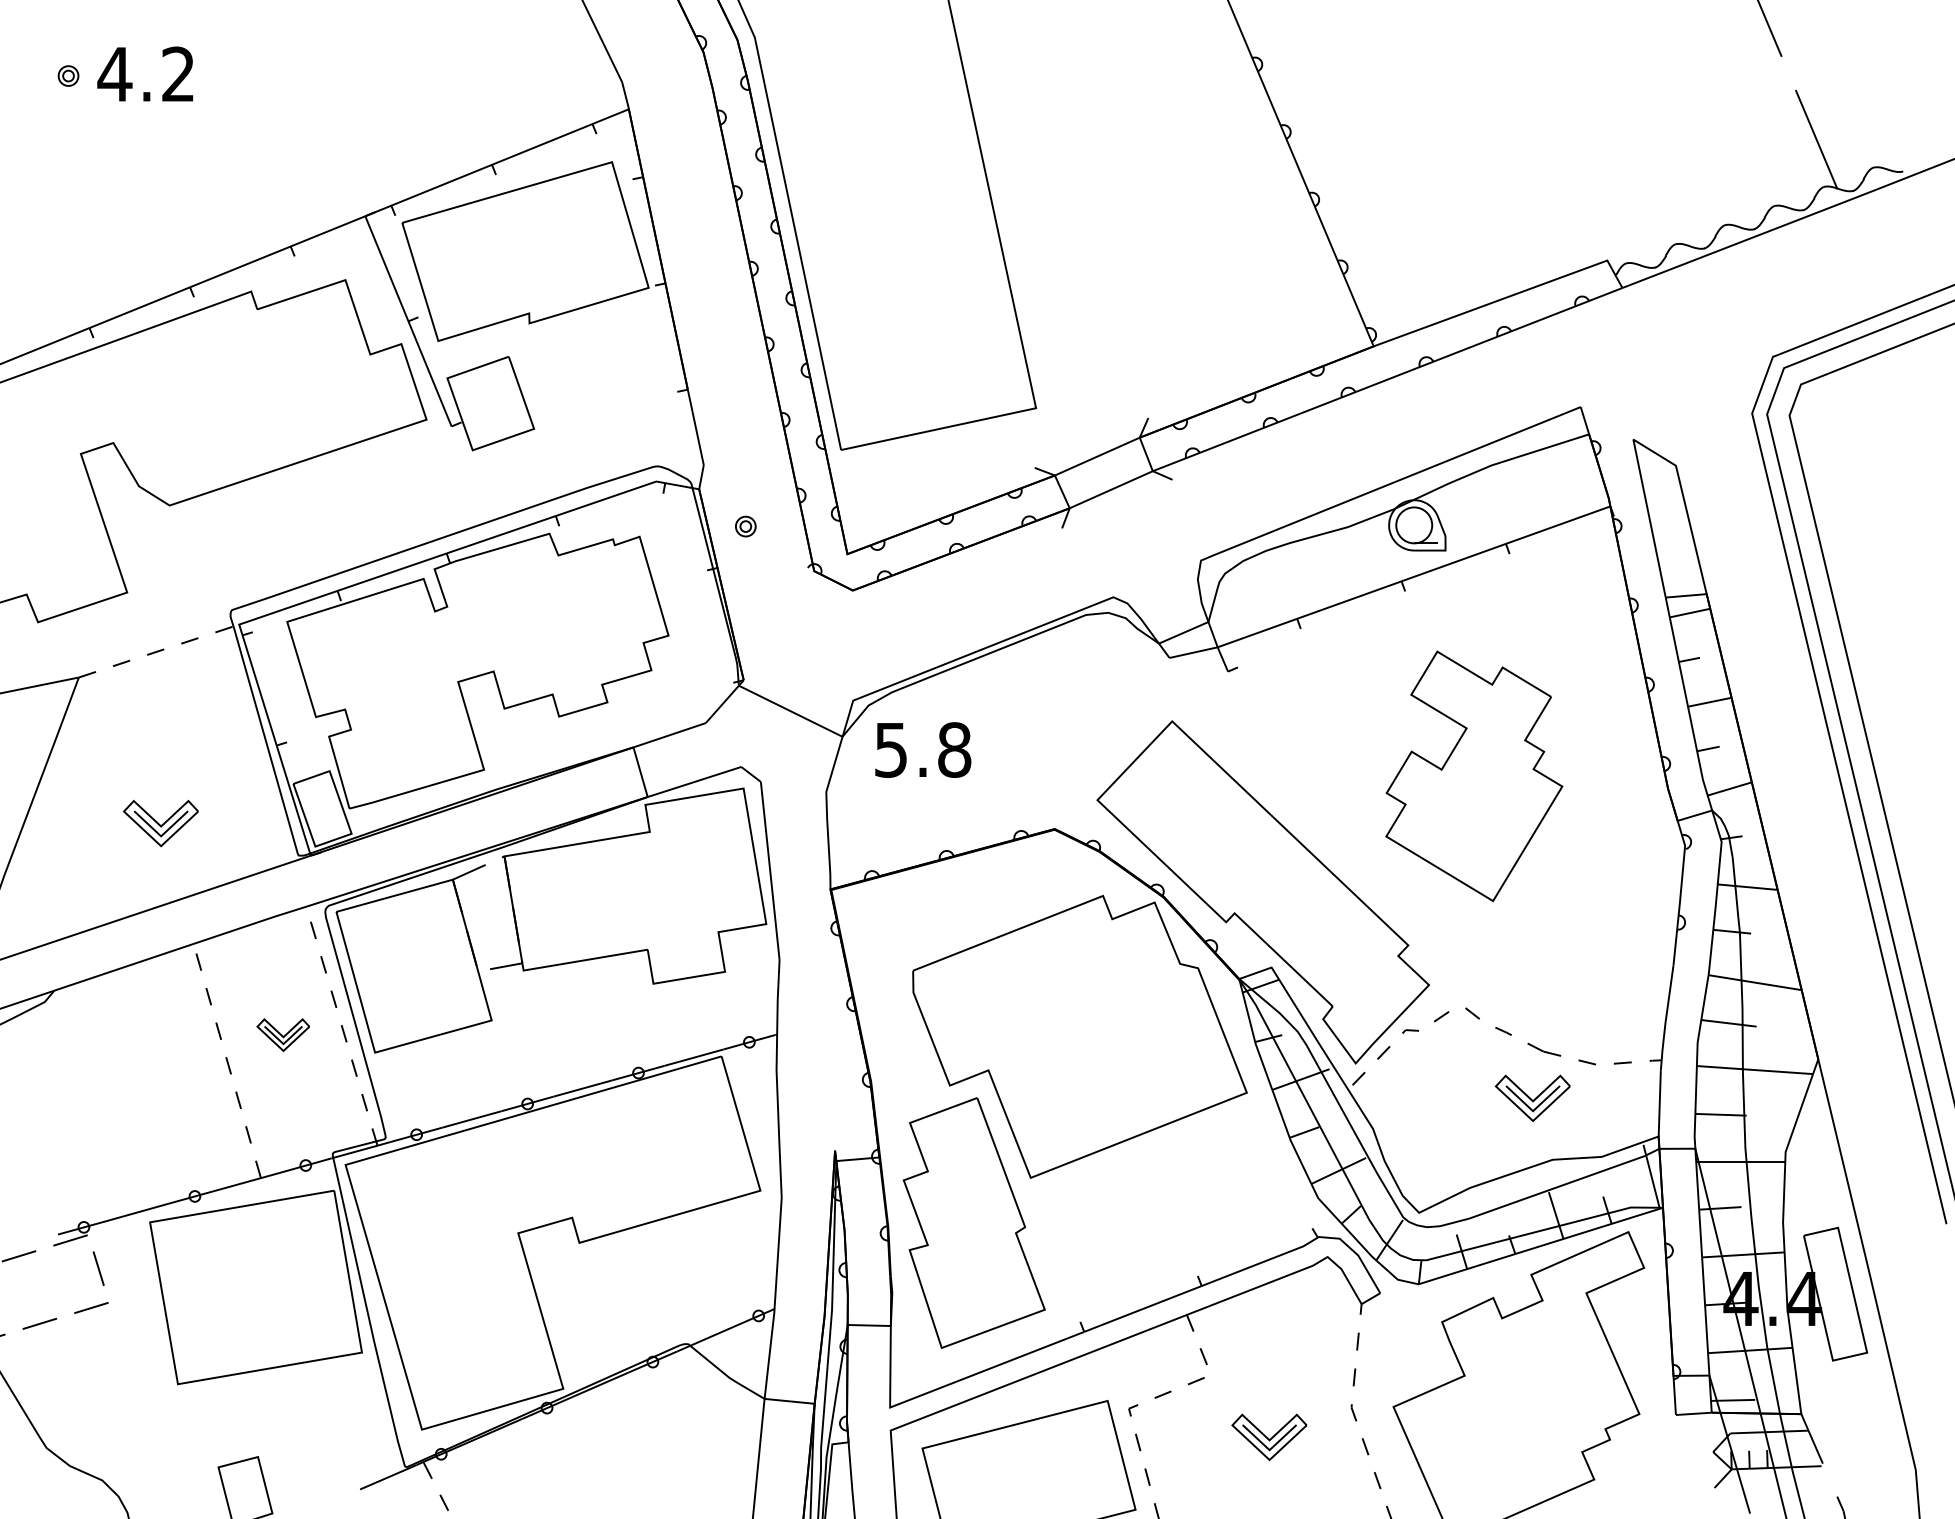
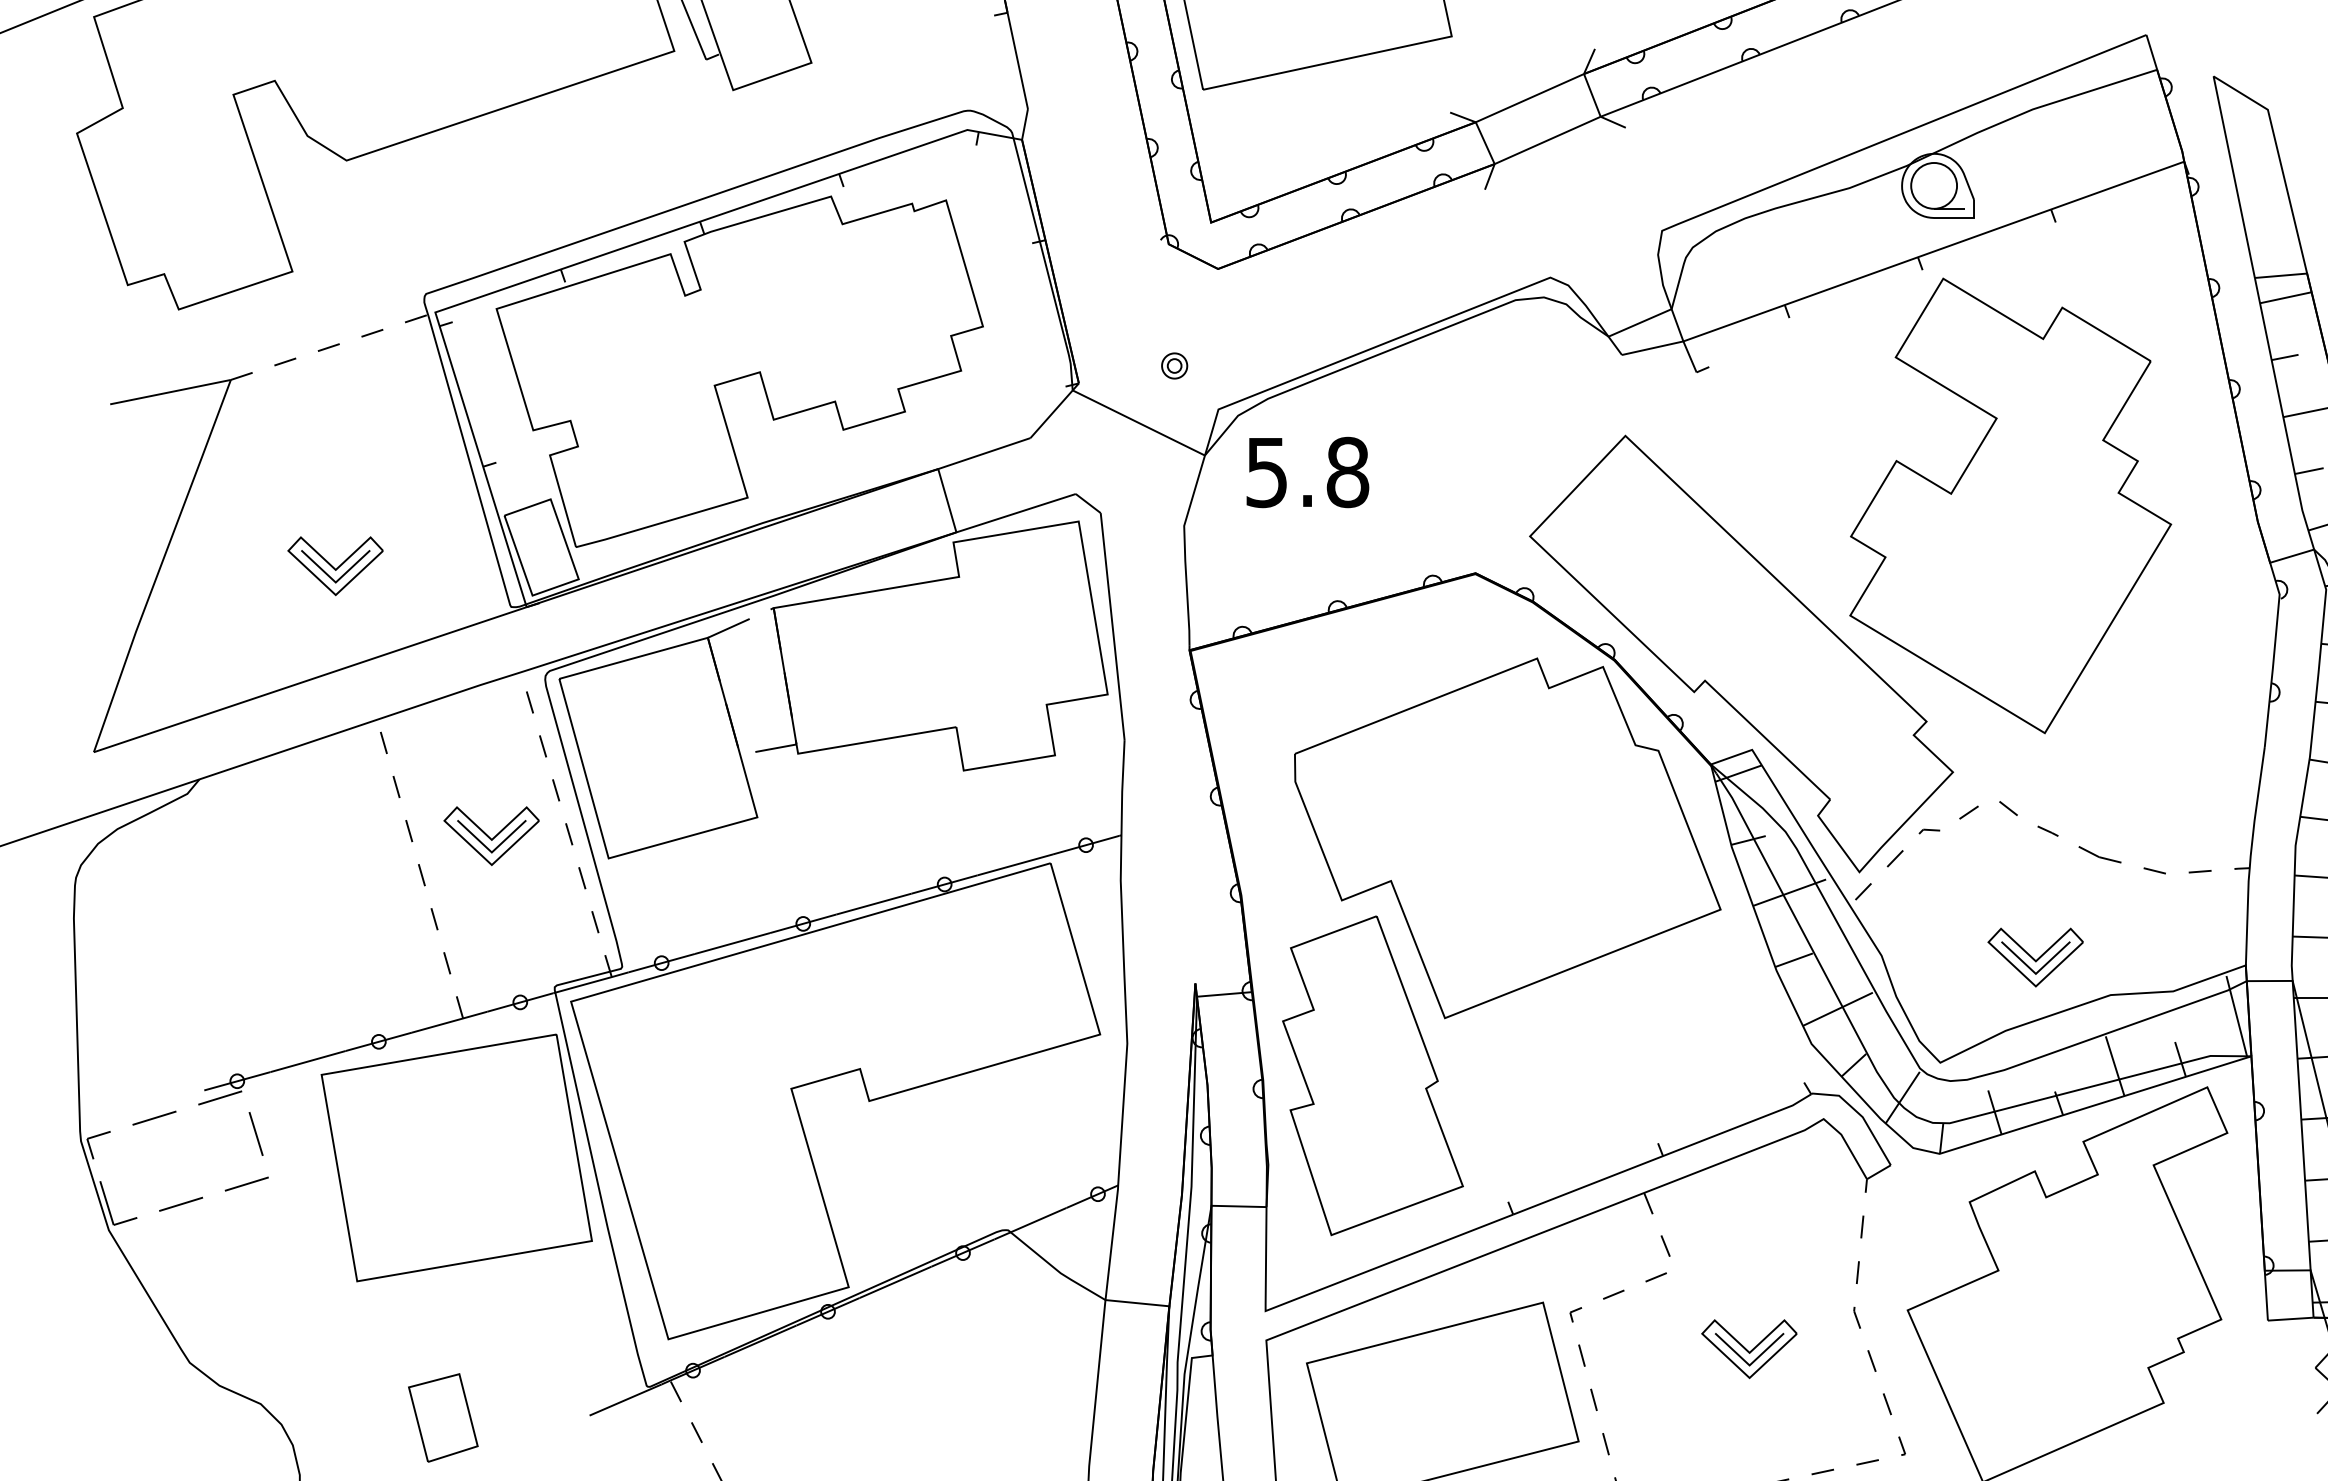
part: (745, 526) -> (1174, 365), moved
part: (1474, 776) -> (2010, 506), size x1.43
part: (283, 1034) -> (491, 835), size x1.43
part: (1532, 1097) -> (2035, 956), moved

